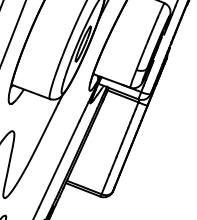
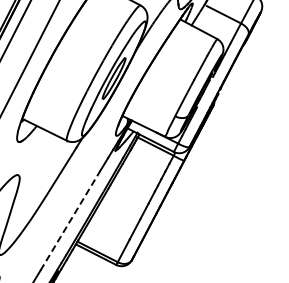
line: (59, 164) -> (70, 220), solid -> dashed

